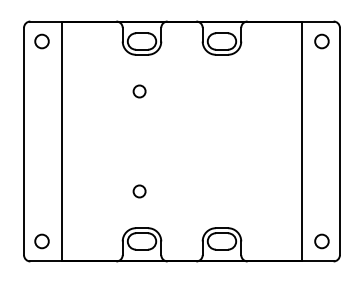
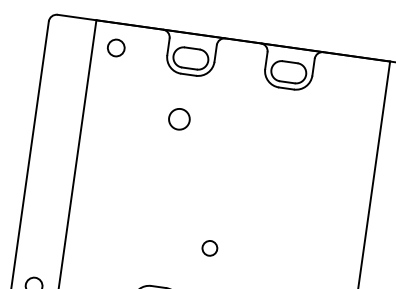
circle: (41, 41) -> (115, 47), moved
circle: (139, 91) -> (179, 119), size x1.4
circle: (139, 191) -> (209, 248), moved

